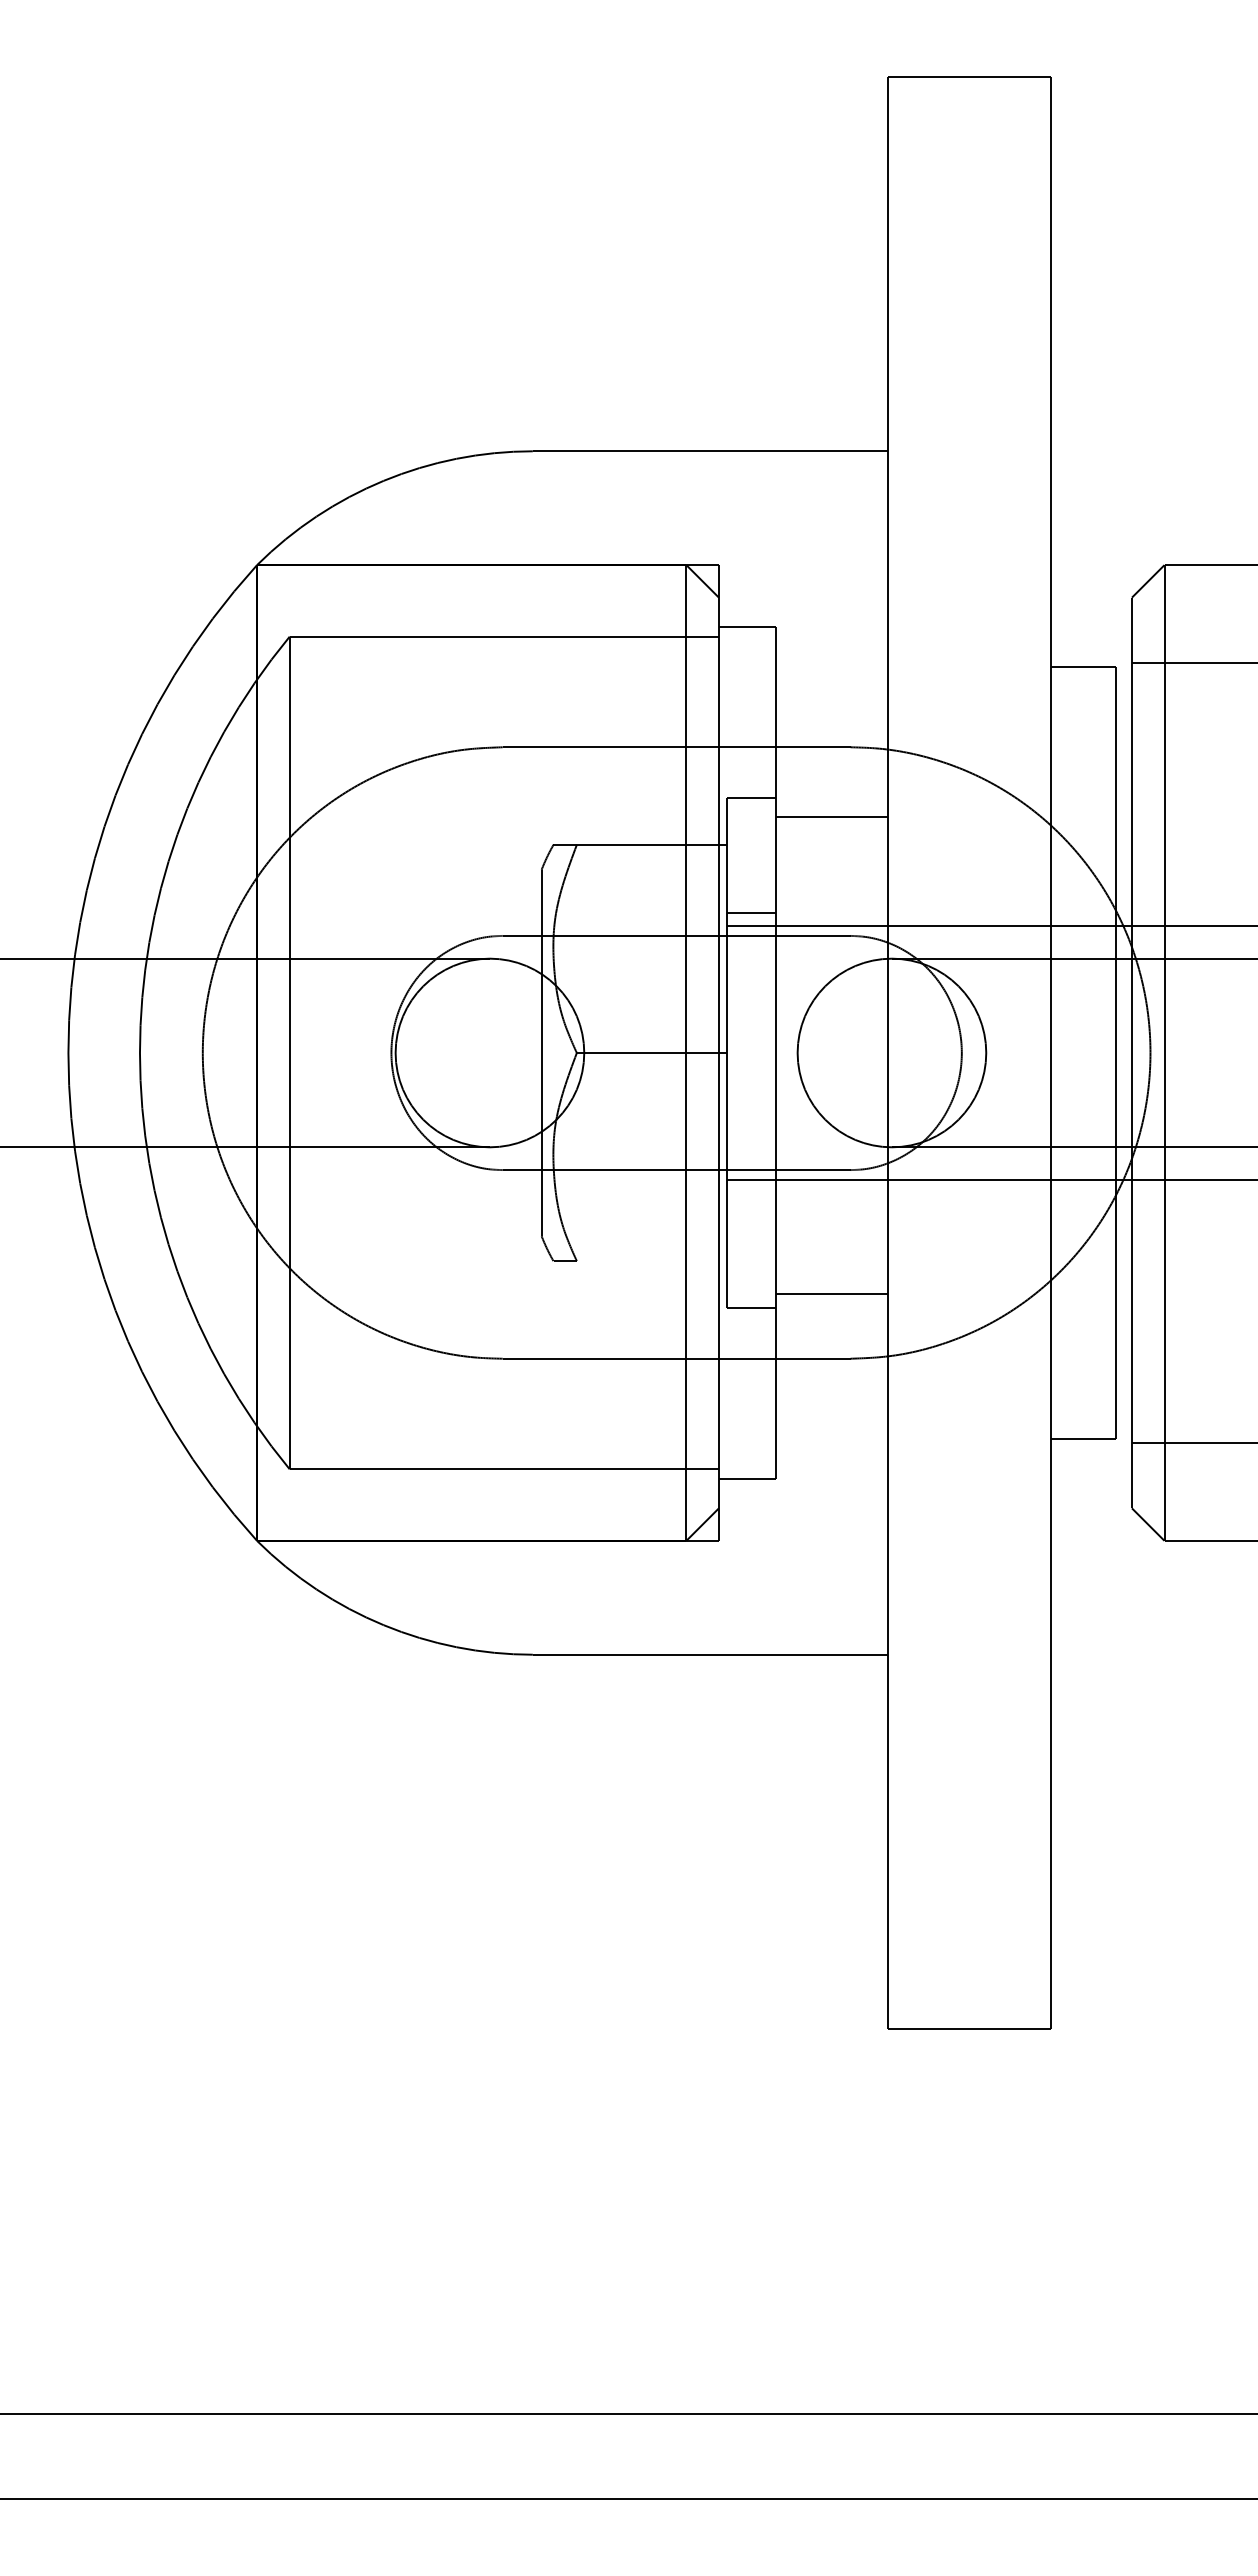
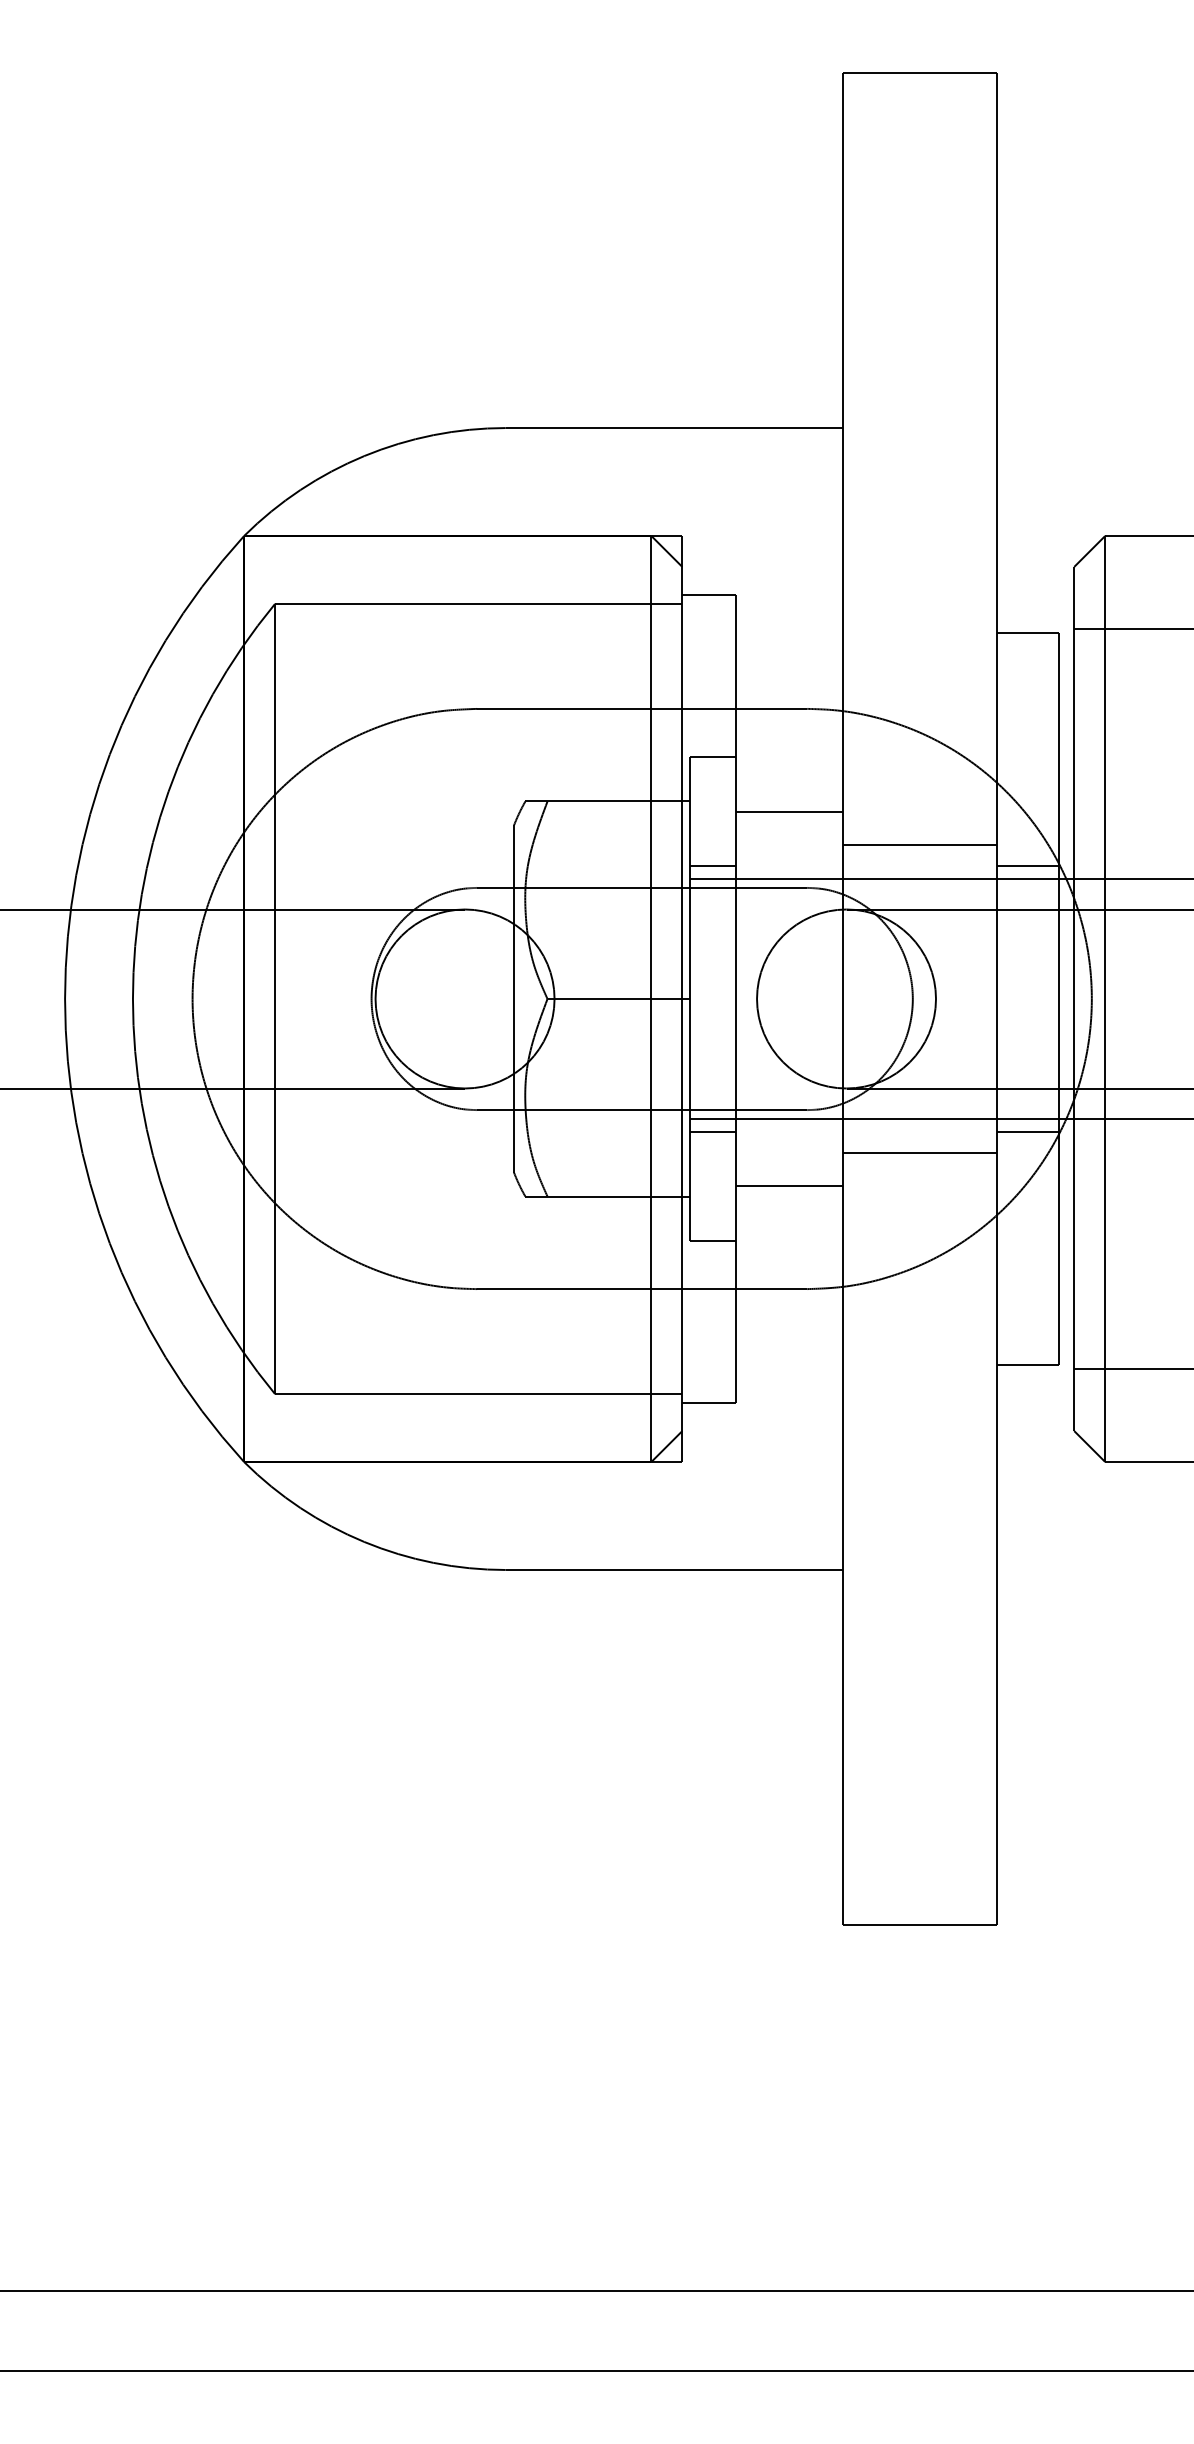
line: (831, 817) -> (789, 812), moved
line: (969, 890) -> (920, 844), added
line: (1082, 913) -> (1027, 866), added
line: (751, 1192) -> (713, 1131), added
line: (1082, 1192) -> (1027, 1131), added
line: (969, 1215) -> (920, 1153), added
line: (651, 1261) -> (618, 1196), added
line: (831, 1293) -> (789, 1185), moved

